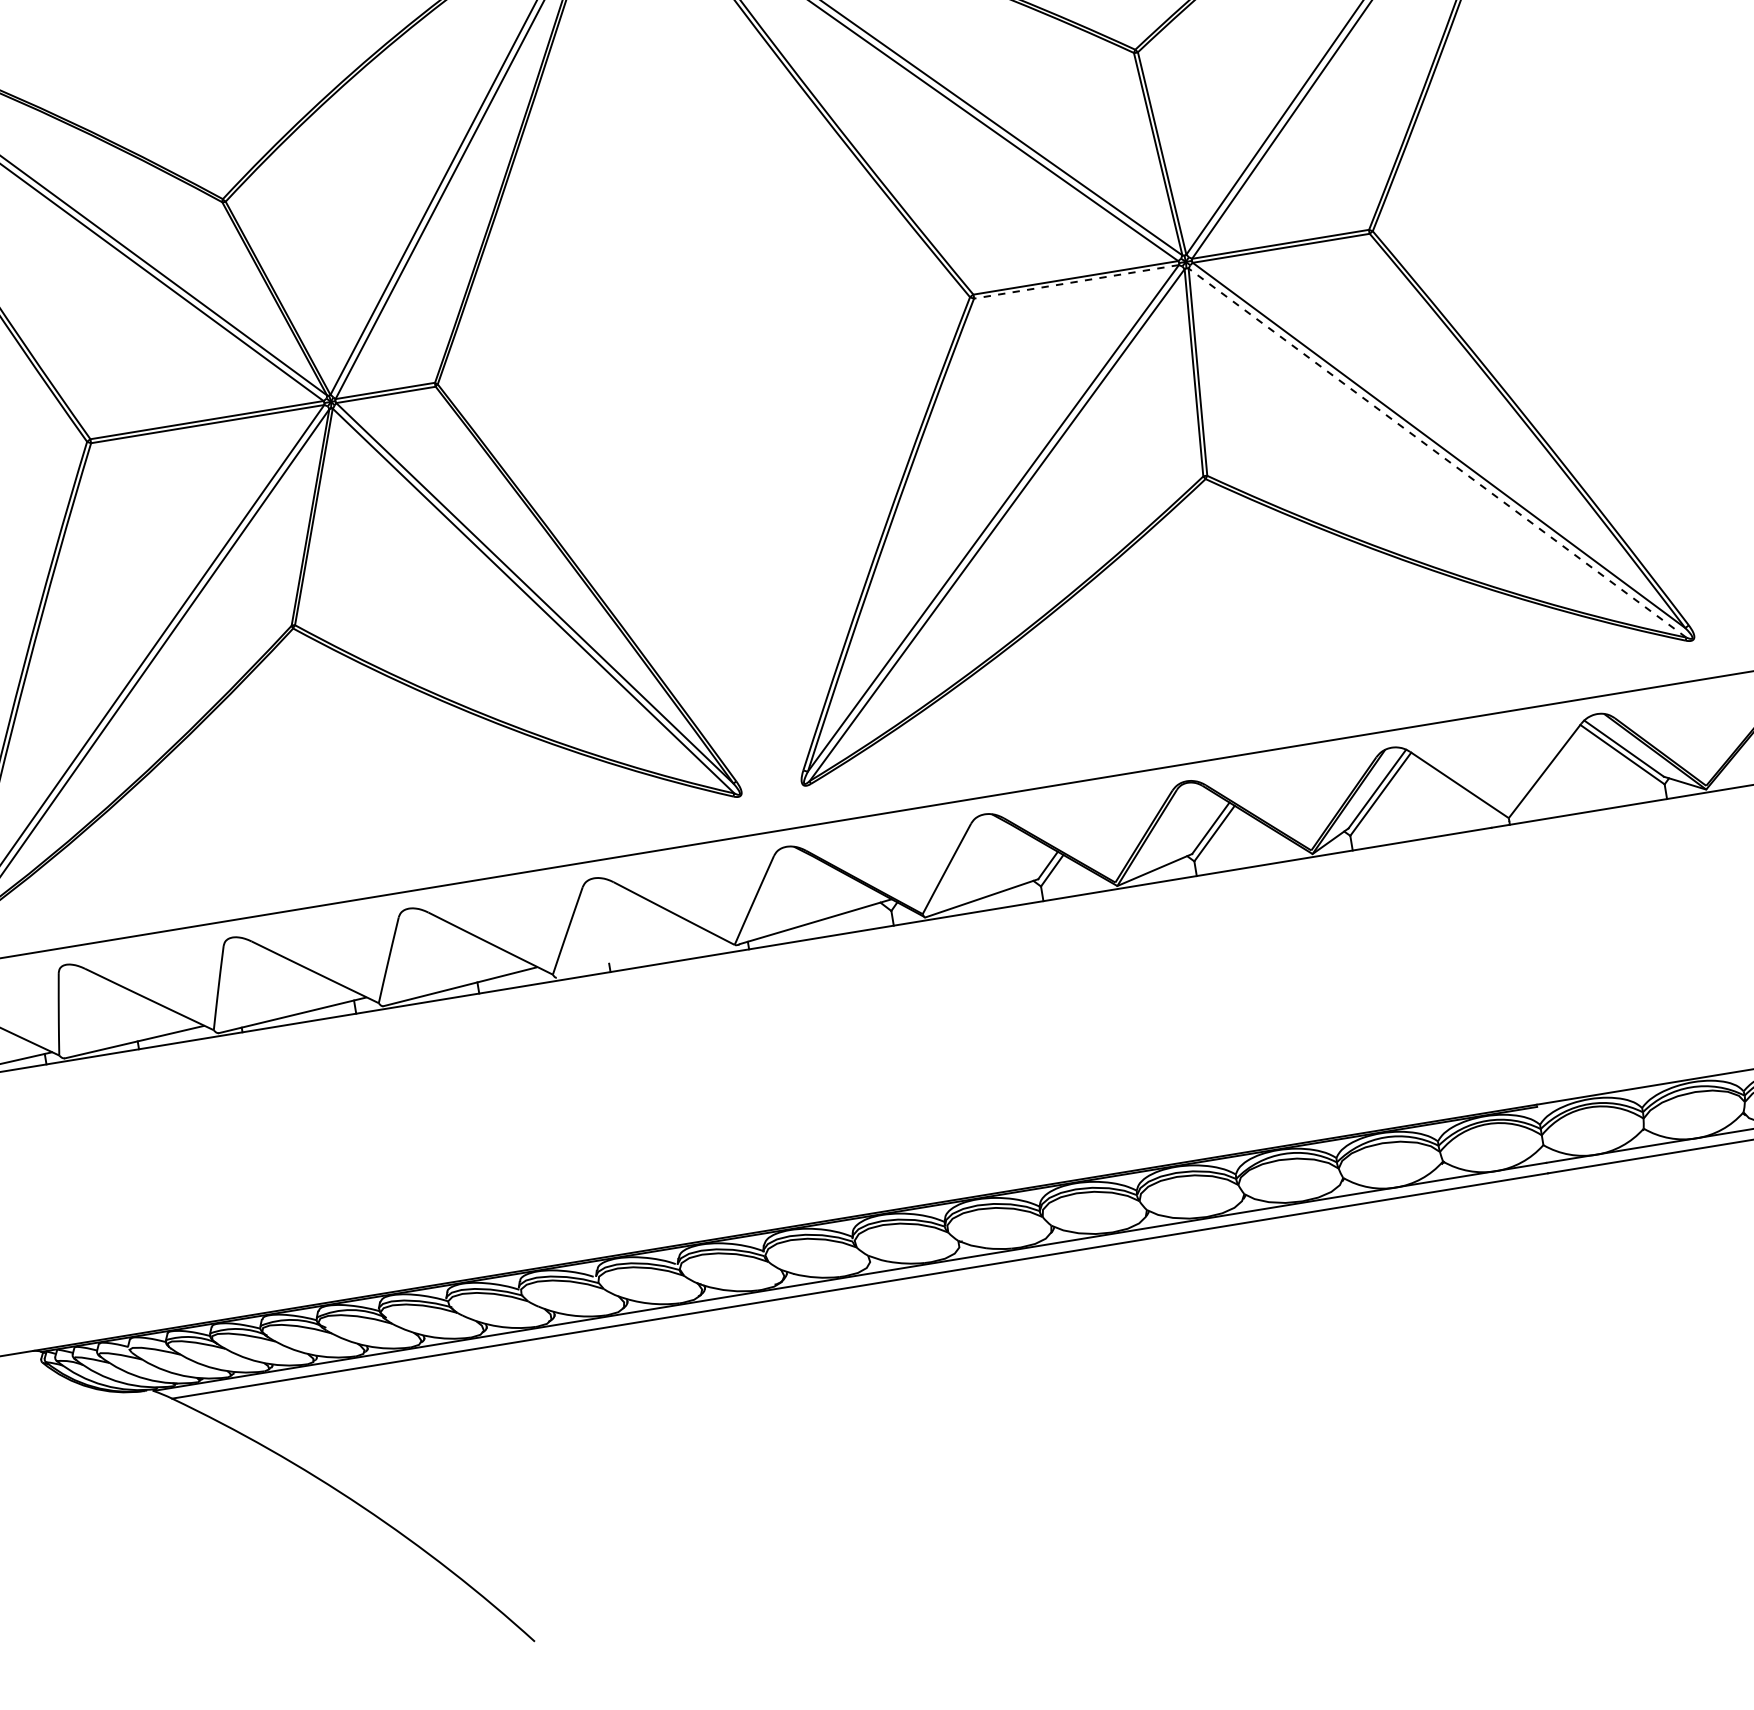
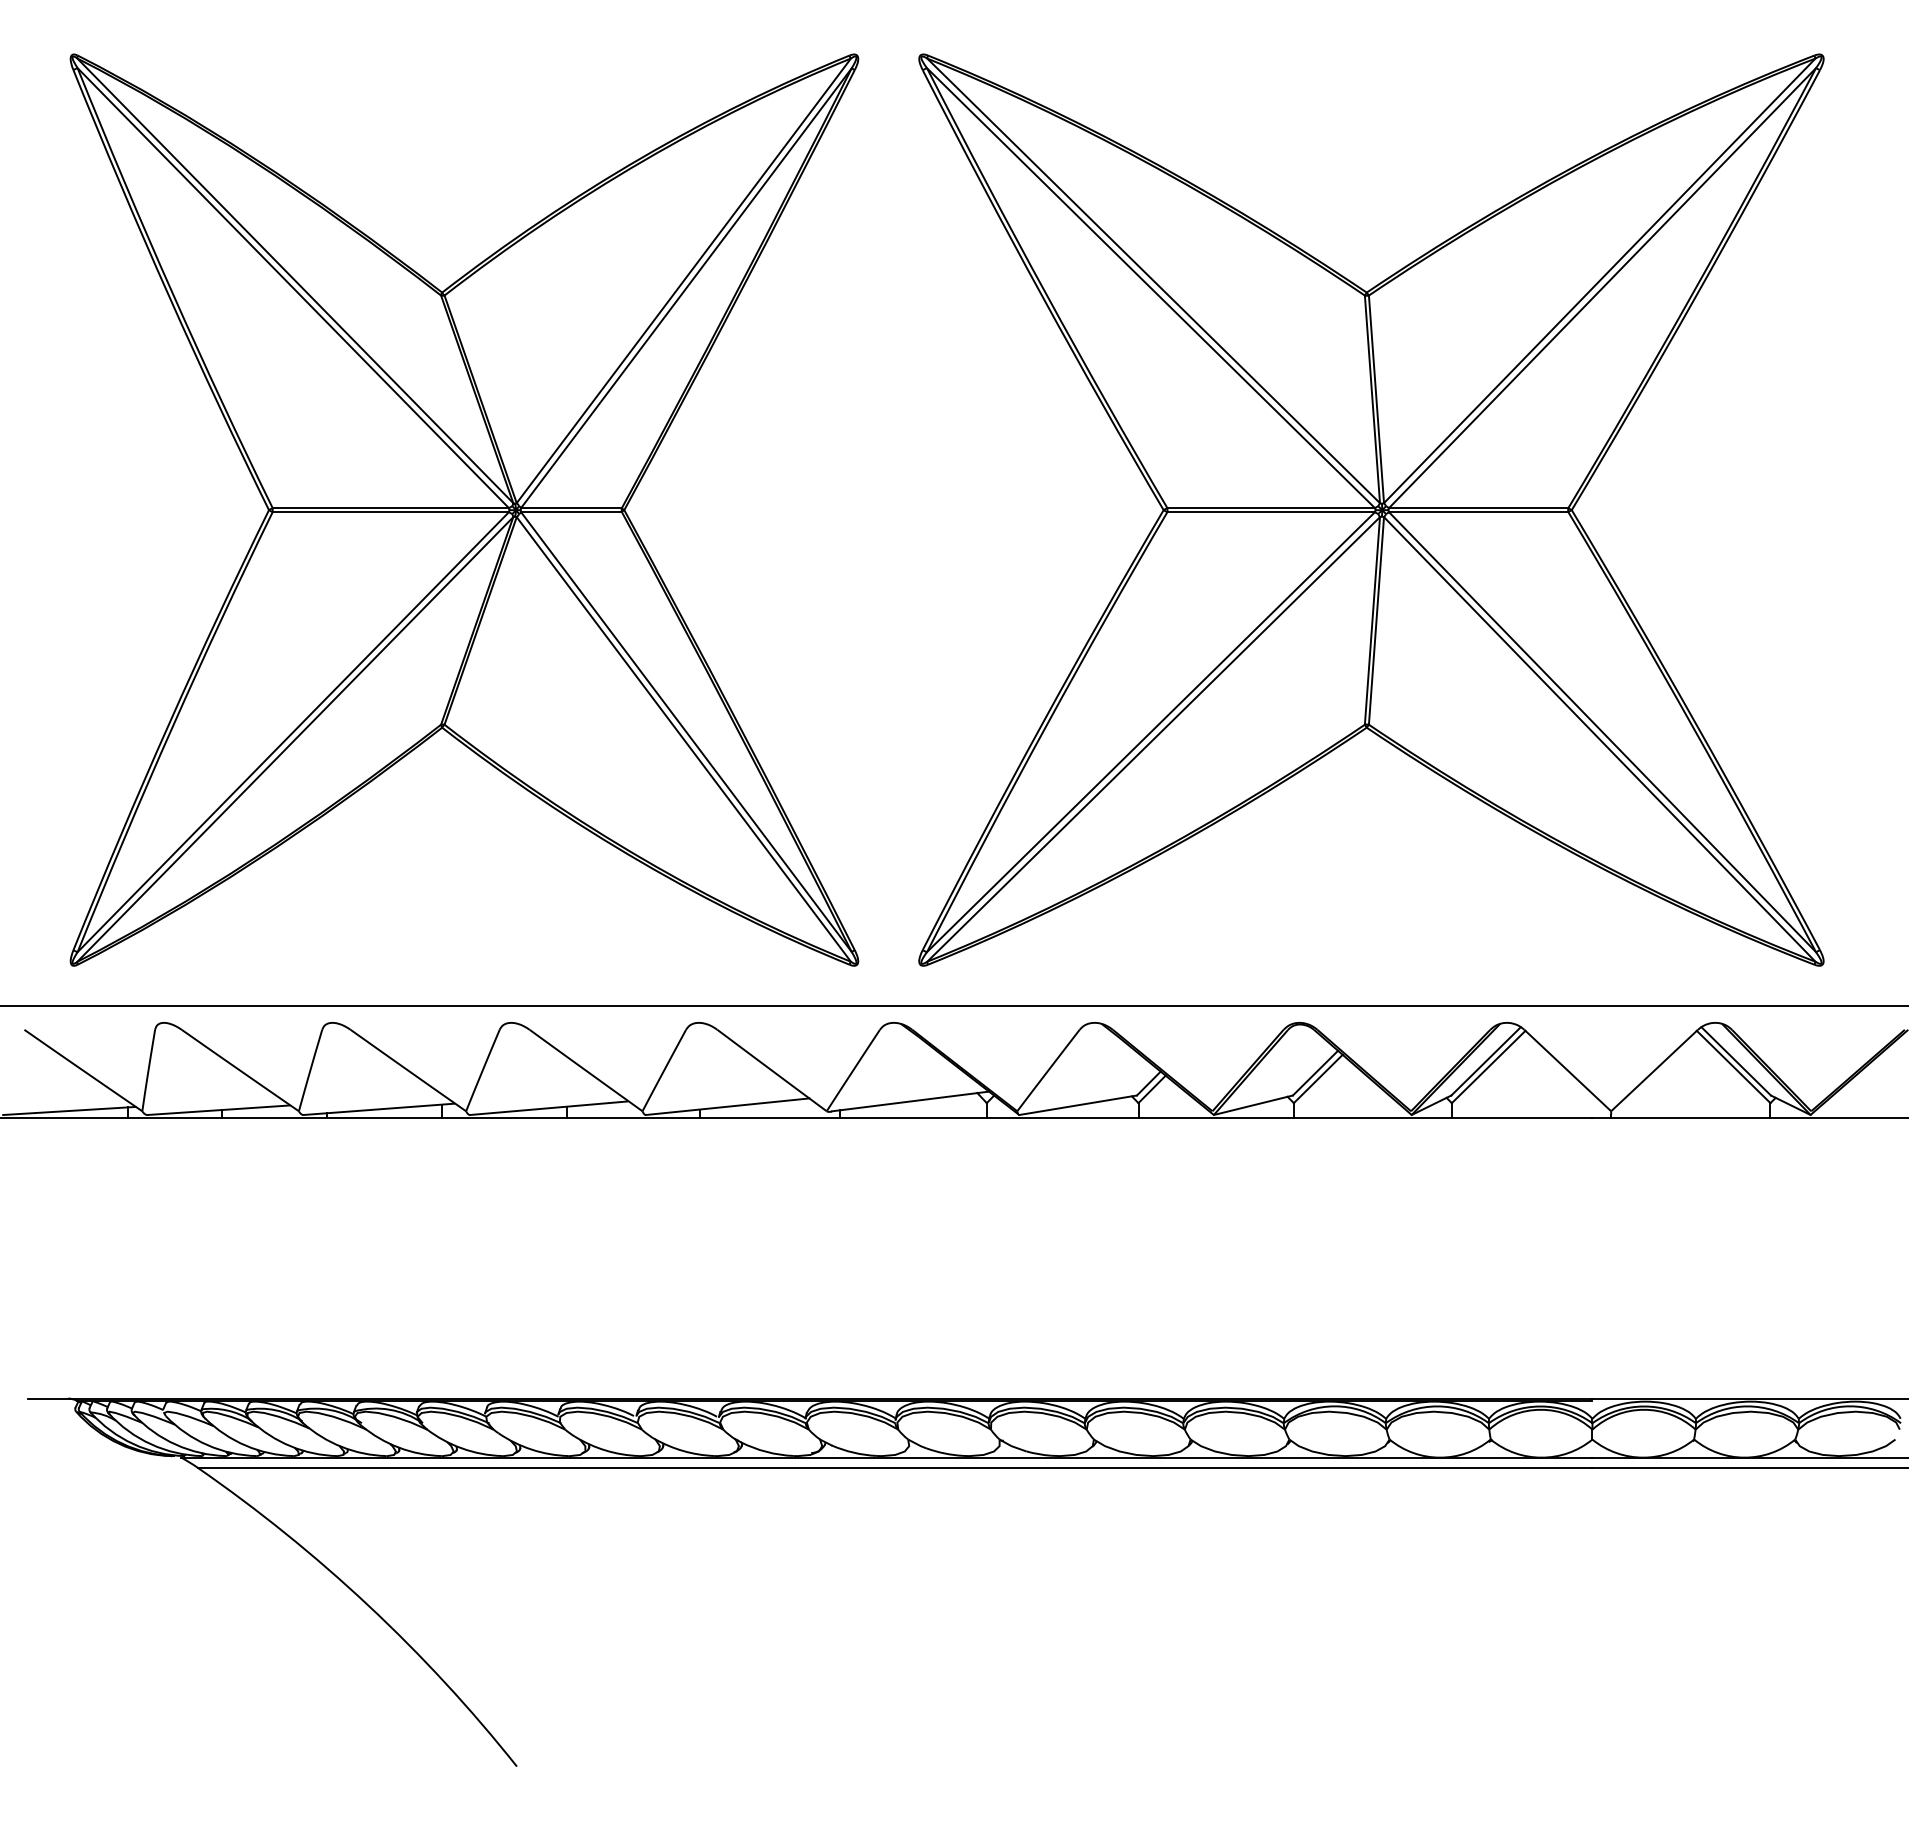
line: (1076, 282) -> (1271, 512), dashed -> solid
line: (1437, 453) -> (1599, 739), dashed -> solid
line: (635, 956) -> (727, 1106), added

